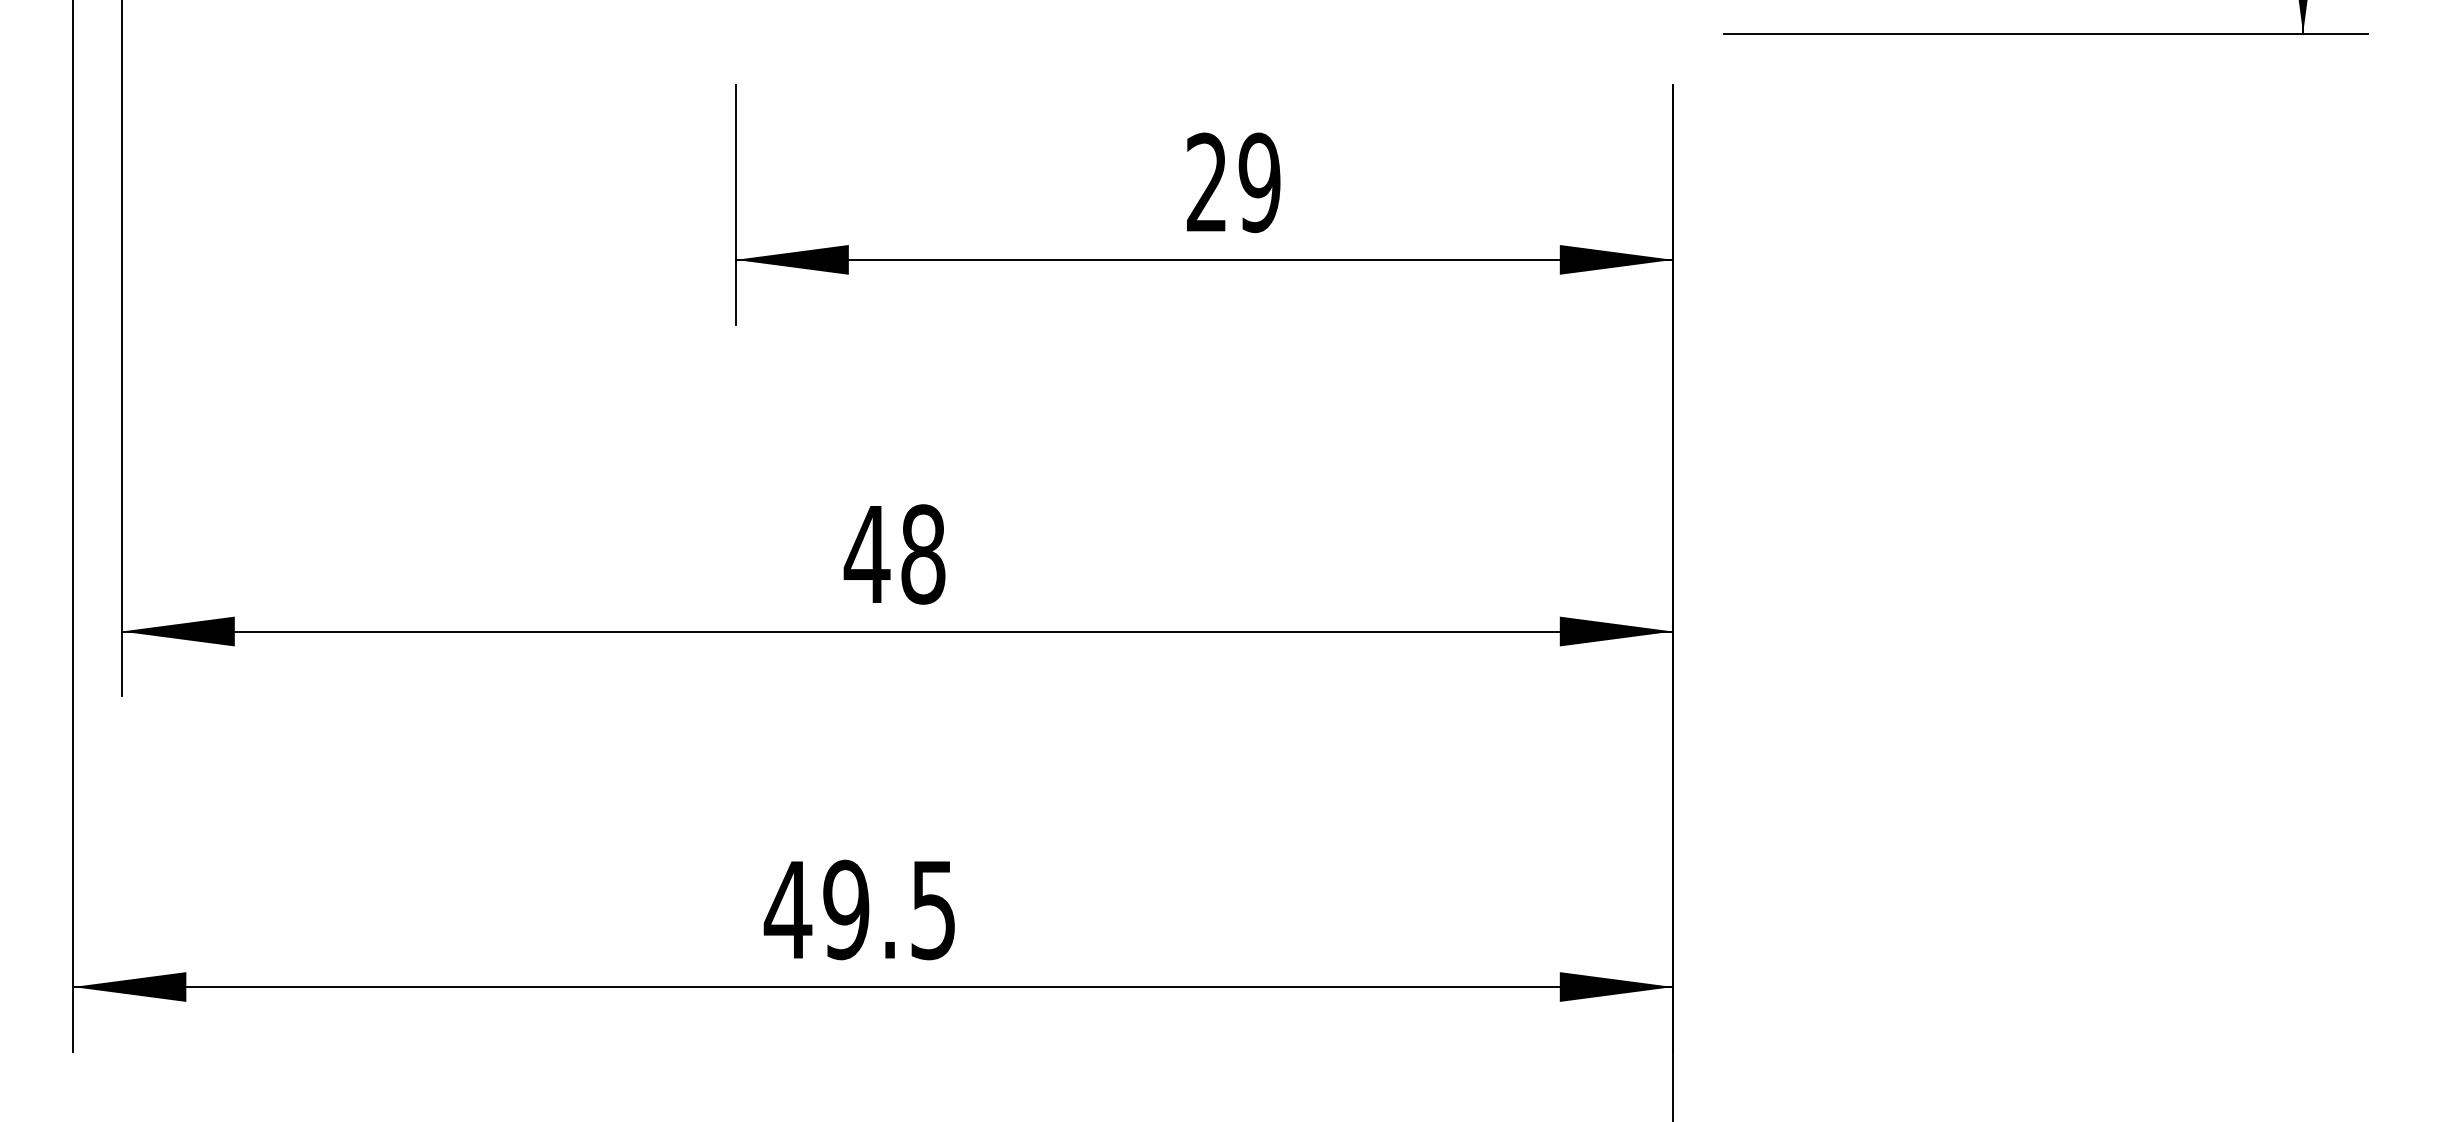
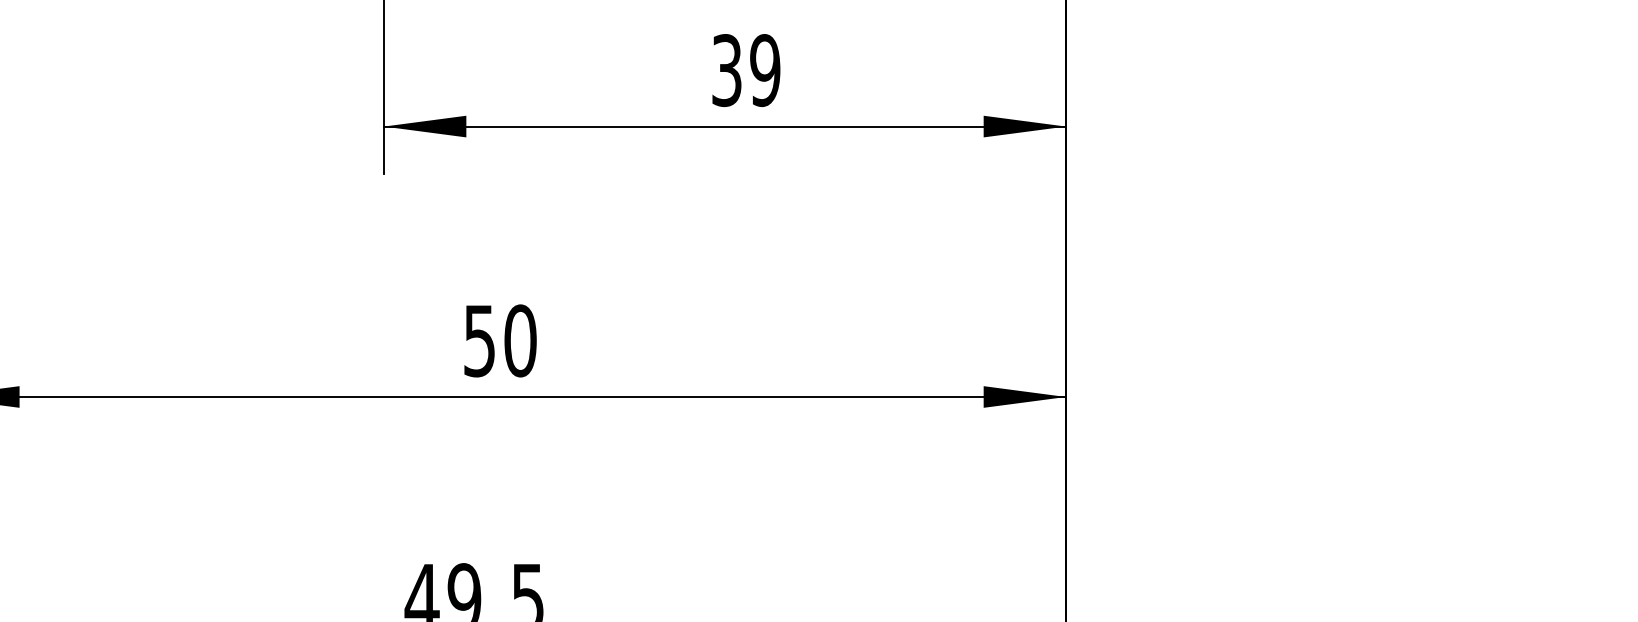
text: (1206, 182) -> (726, 70), 29 -> 39
text: (894, 554) -> (499, 340), 48 -> 50

